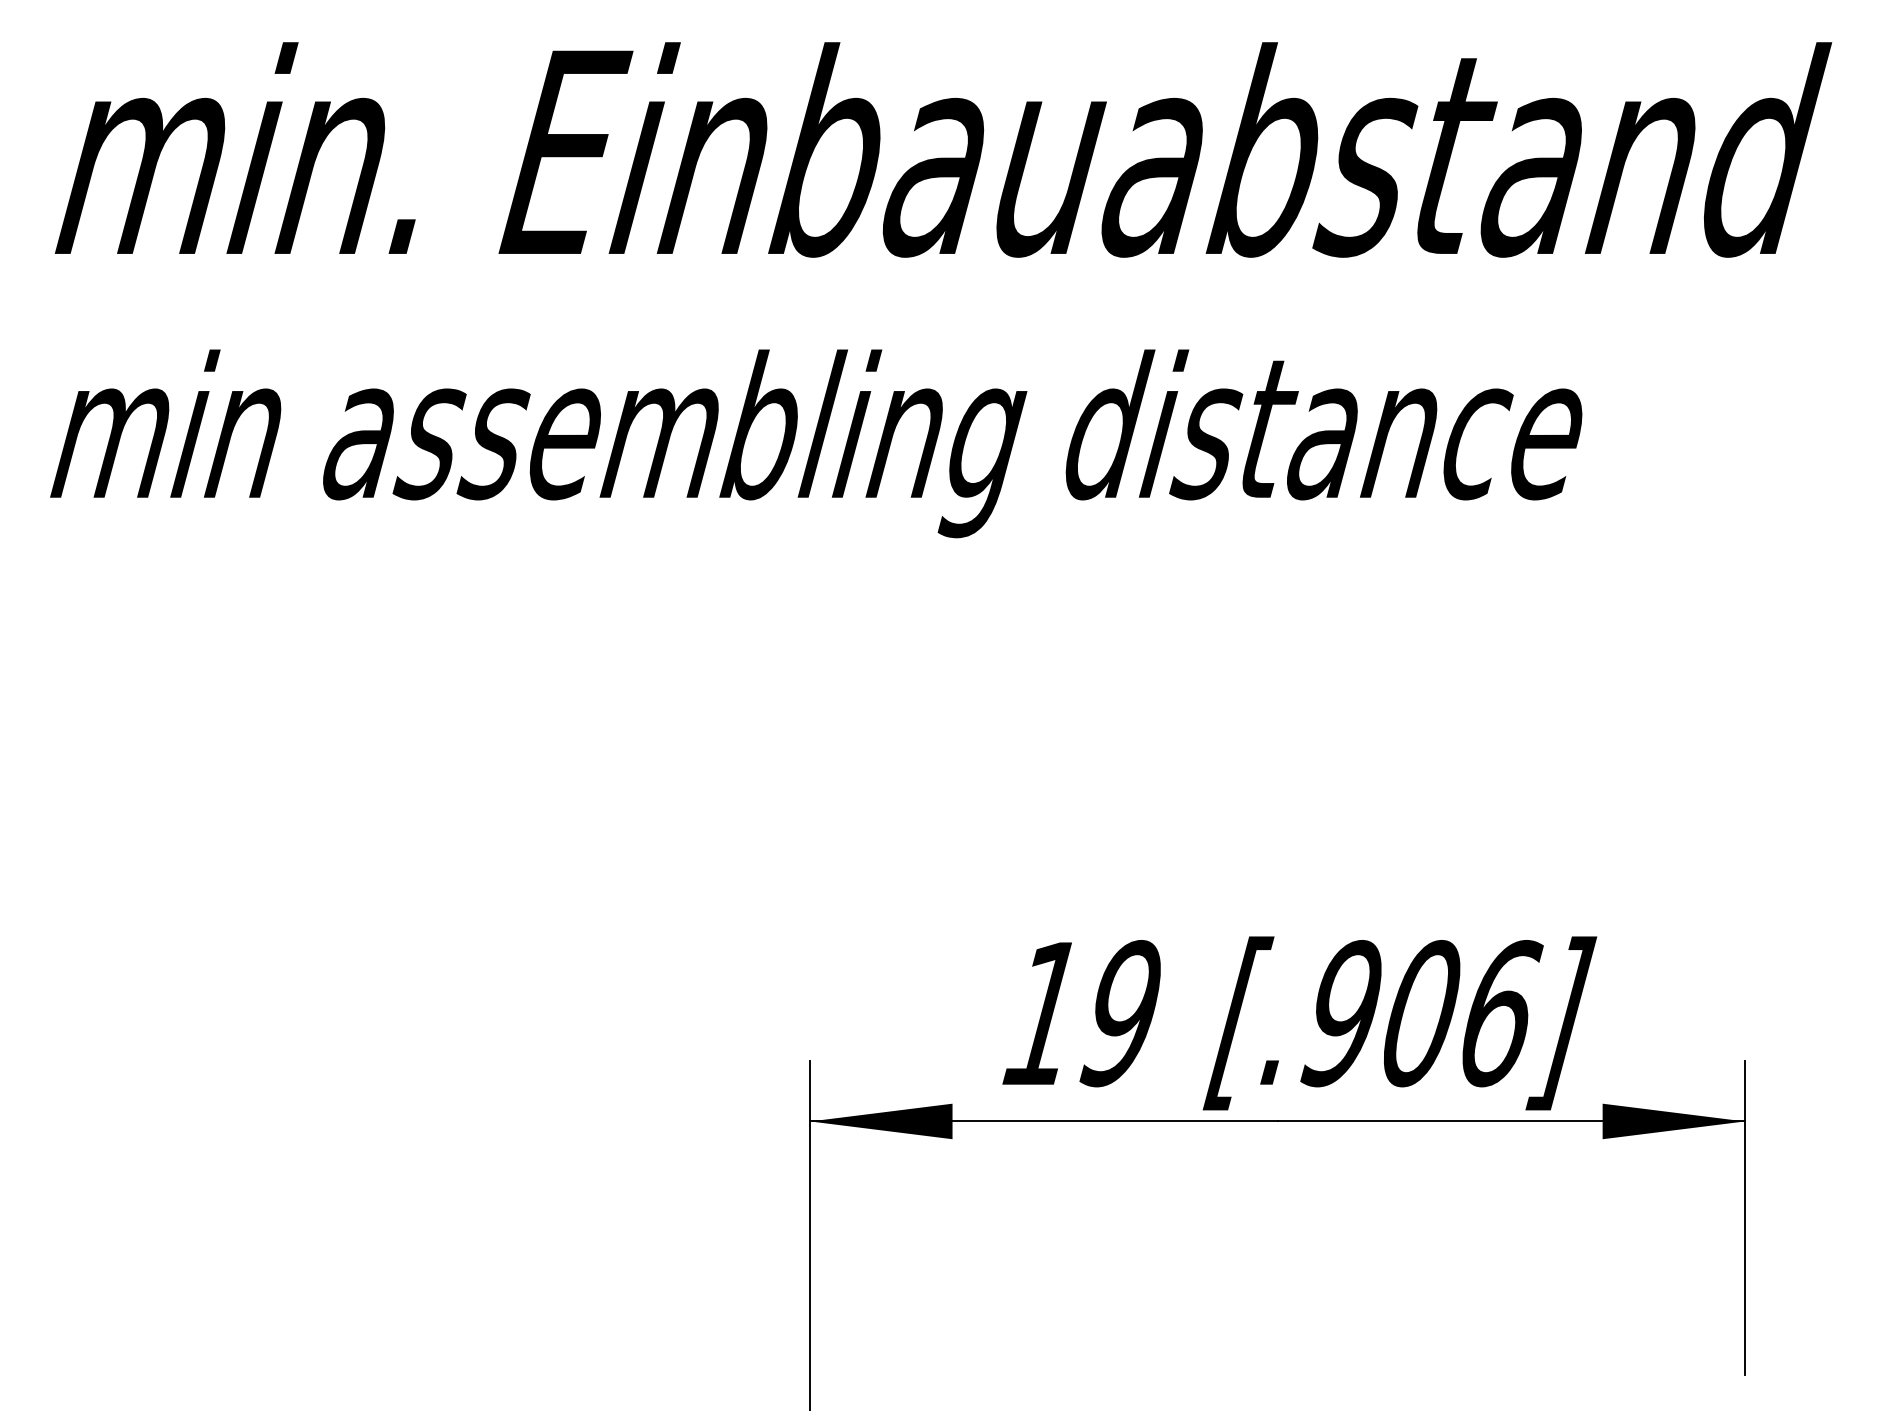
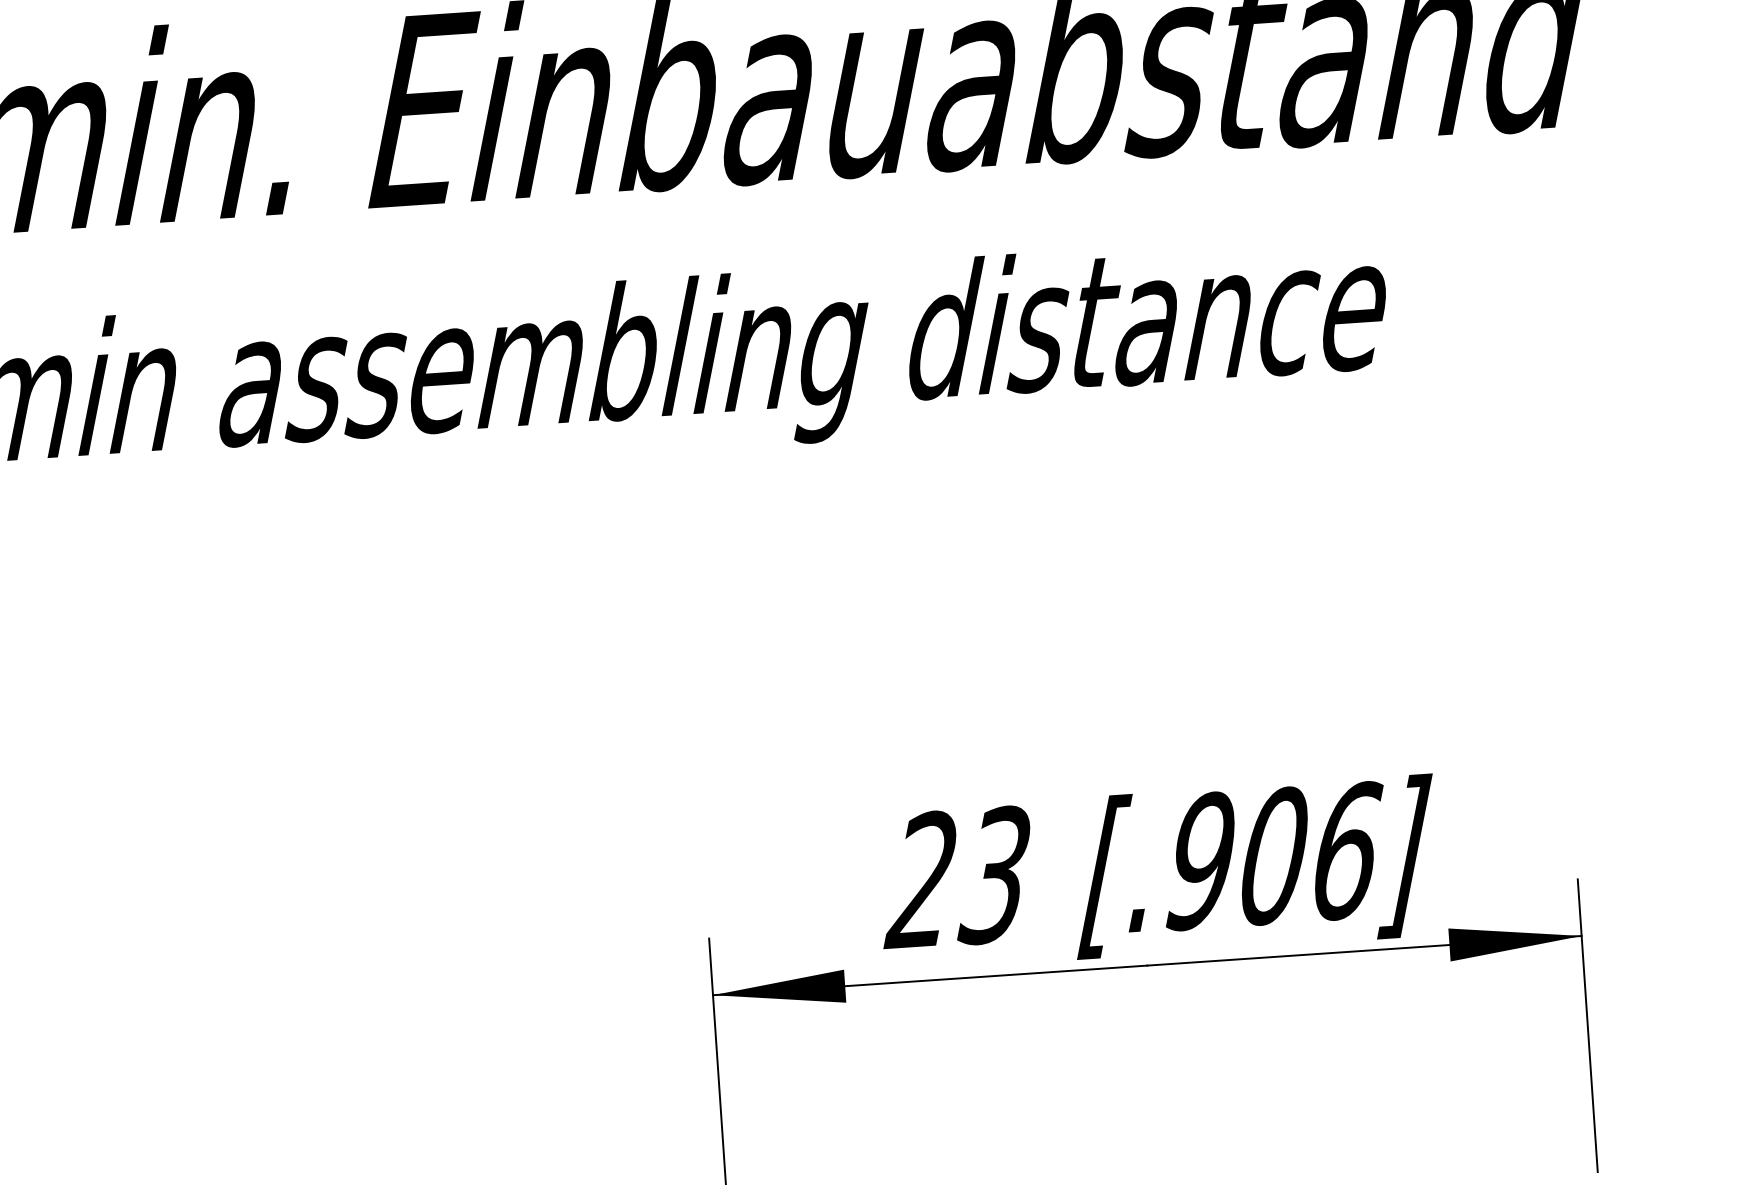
text: (1079, 1013) -> (956, 877), 19 -> 23

